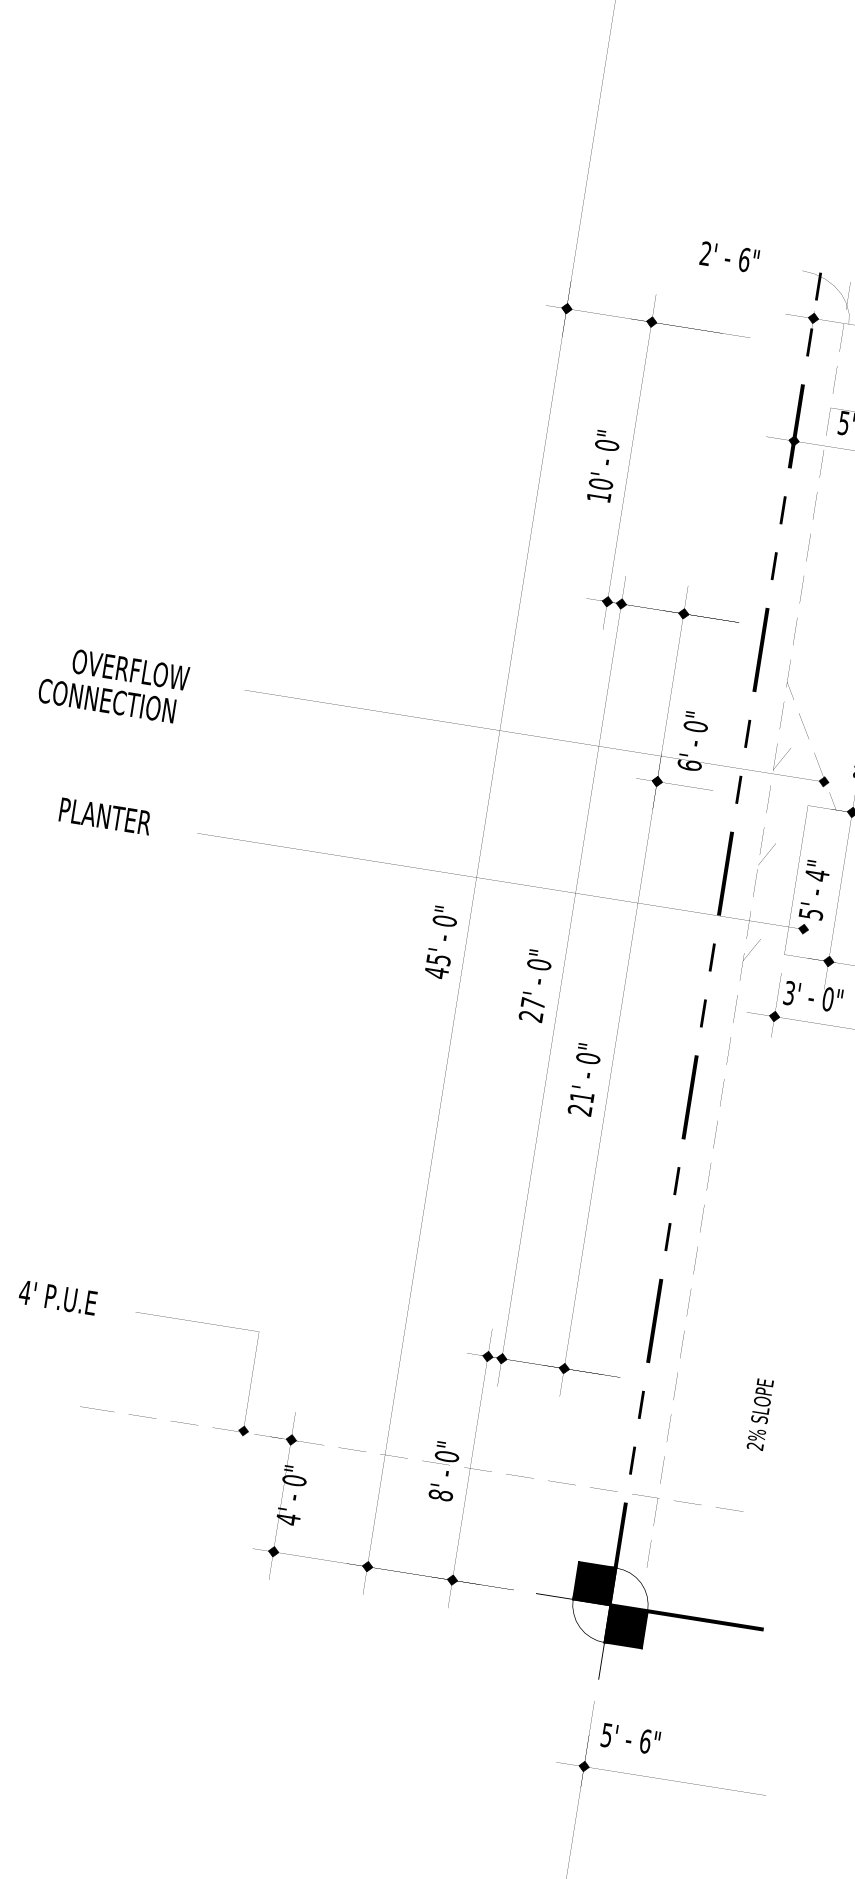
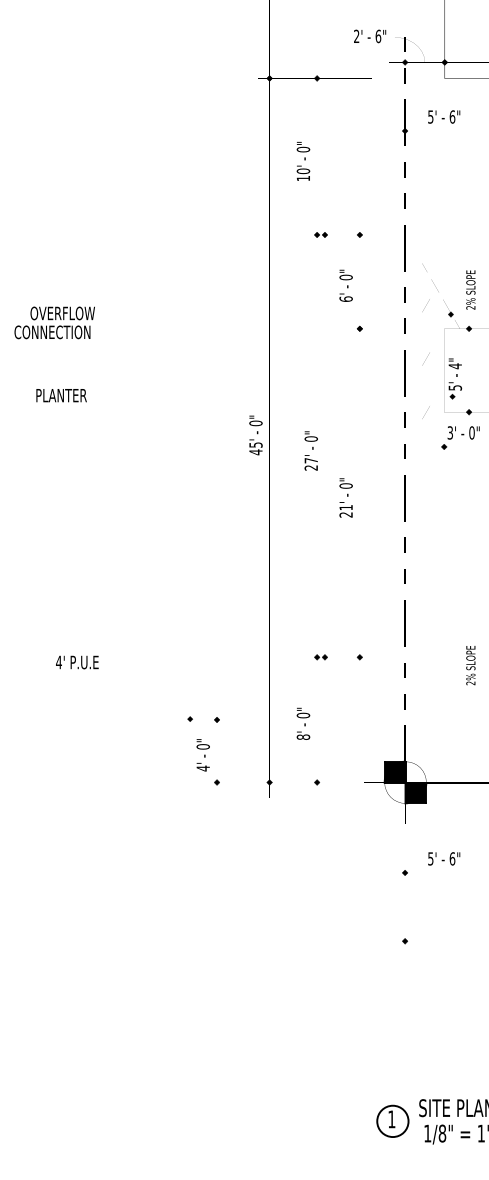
text: (730, 257) -> (370, 36), moved
text: (692, 740) -> (345, 285), moved
text: (290, 1495) -> (202, 755), moved
text: (631, 1738) -> (444, 858), moved

